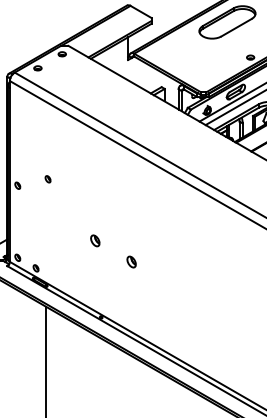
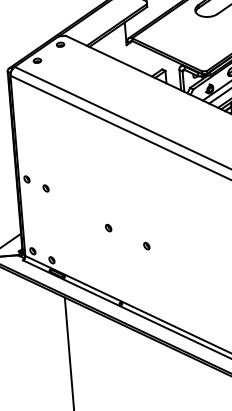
part: (47, 179) -> (45, 188), moved
part: (94, 240) -> (107, 227), size x0.62
part: (131, 261) -> (146, 245), size x0.62

